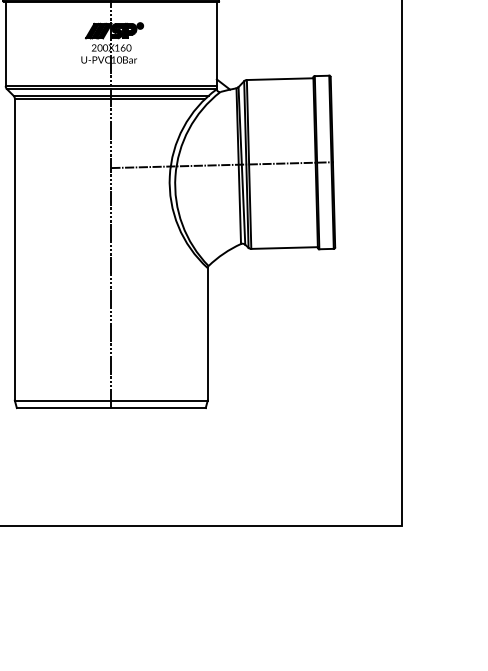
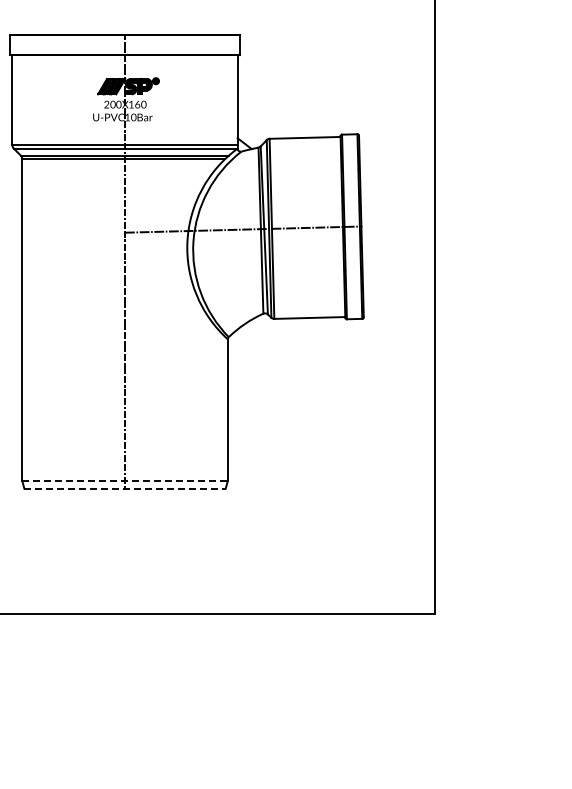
line: (111, 400) -> (125, 480), solid -> dashed
line: (111, 407) -> (125, 488), solid -> dashed

